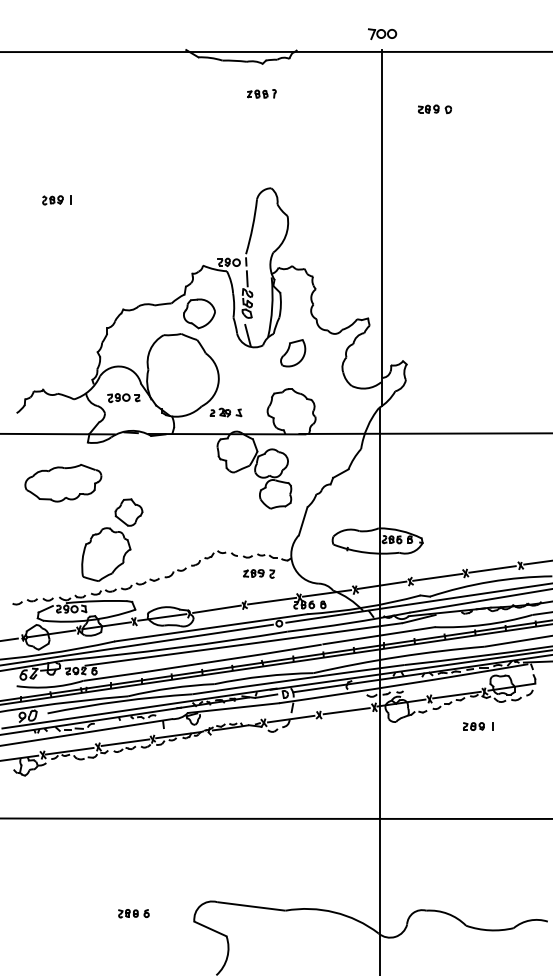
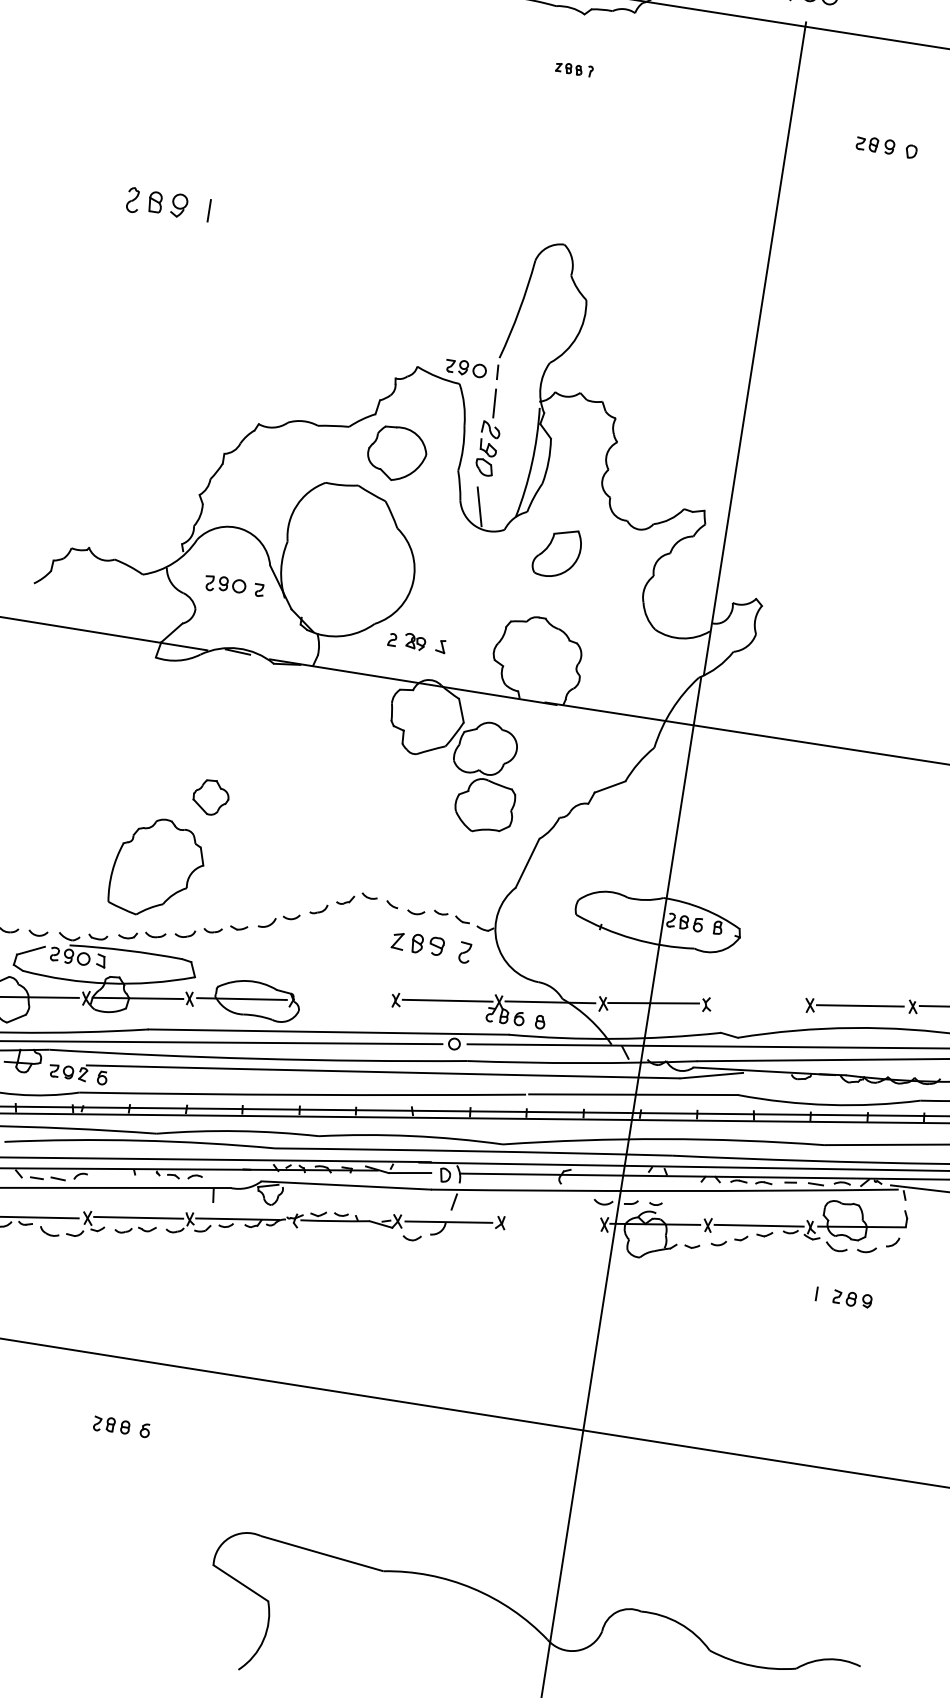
part: (261, 93) -> (573, 68), size x0.7
part: (56, 200) -> (167, 205), size x1.6
part: (63, 483) -> (99, 725), removed
part: (128, 512) -> (210, 797), size x0.7
part: (259, 573) -> (432, 946), size x1.4
line: (437, 576) -> (757, 1003), removed
line: (216, 608) -> (343, 998), removed
line: (346, 711) -> (552, 1224), removed
part: (473, 726) -> (851, 1299), moved
part: (133, 913) -> (121, 1426), moved

